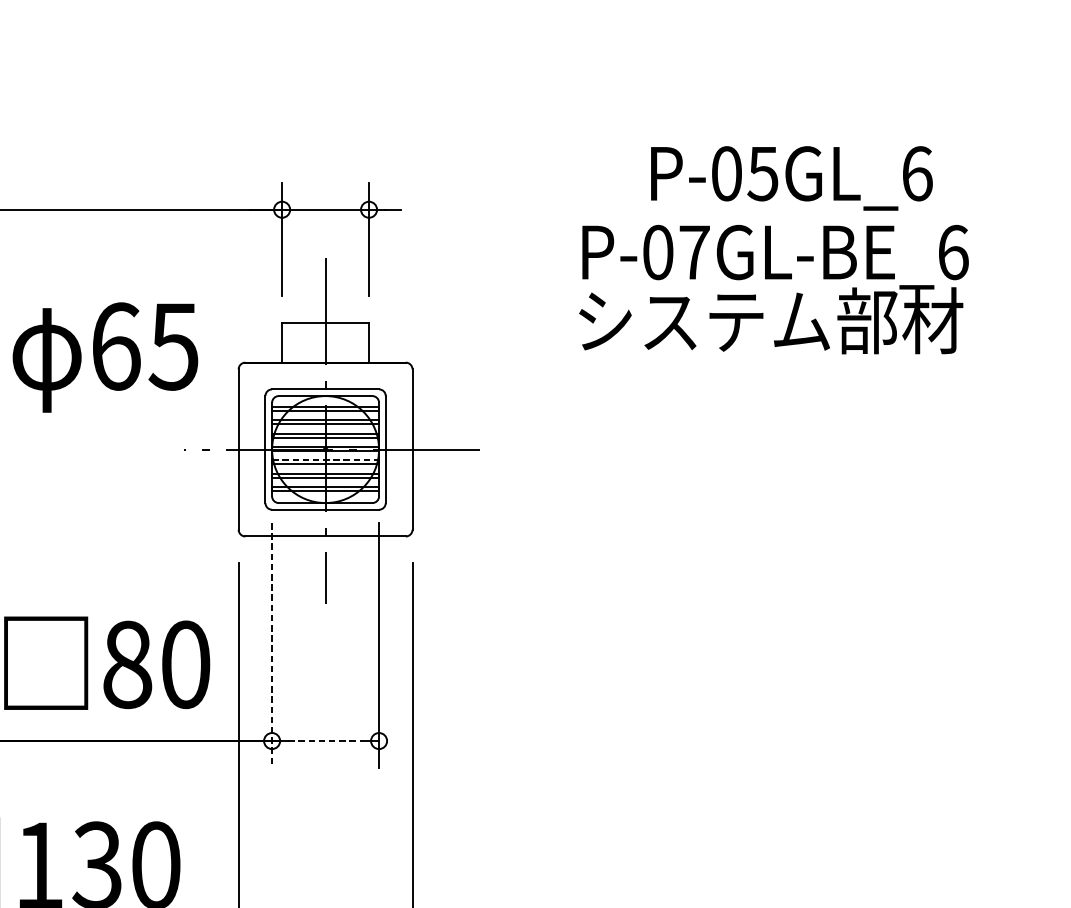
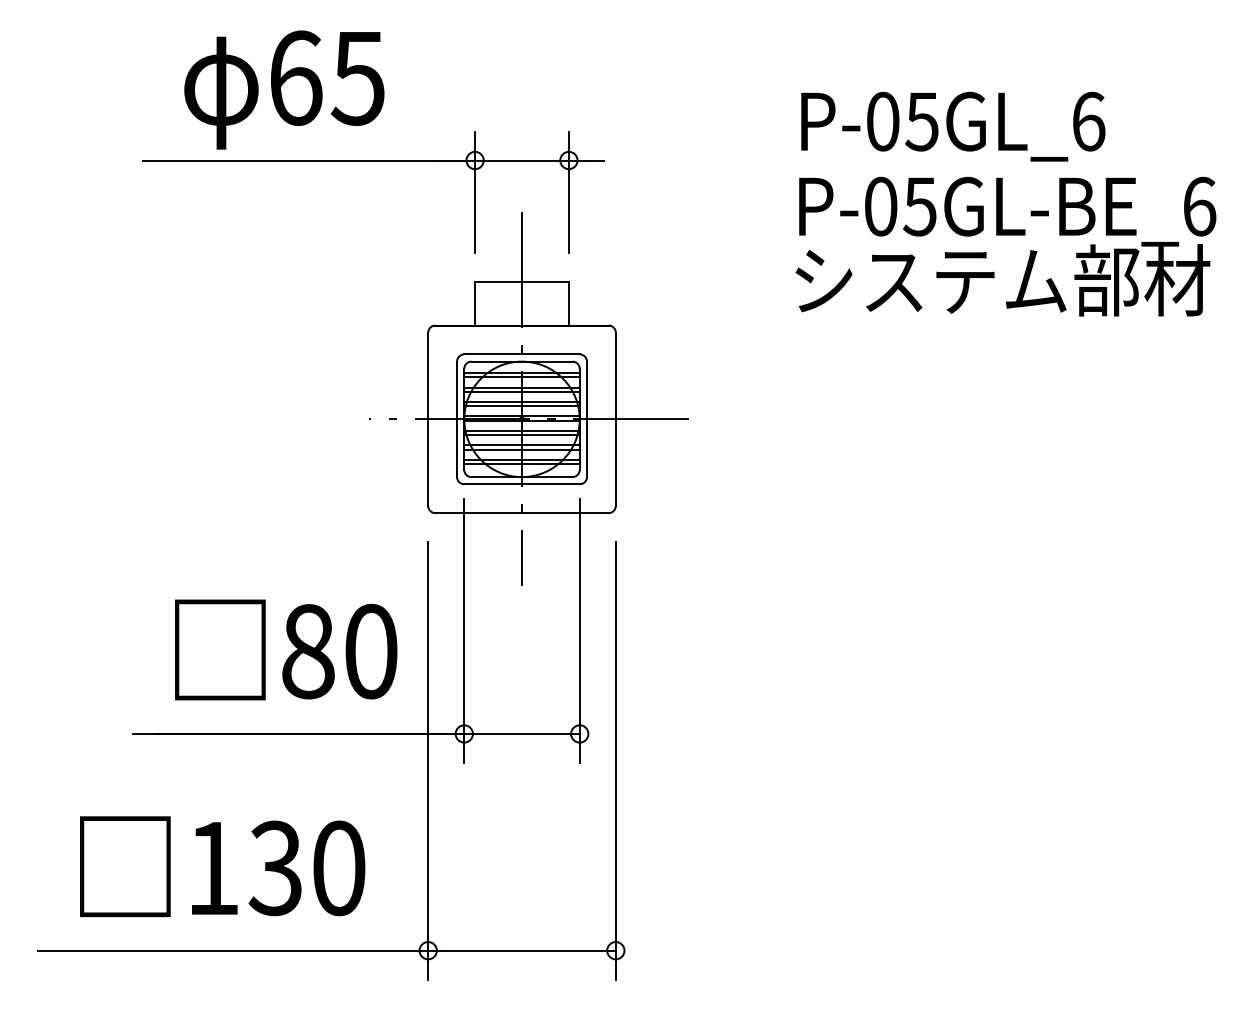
text: (792, 178) -> (953, 126), moved
text: (693, 252) -> (919, 206), P-07GL-BE_6 -> P-05GL-BE_6
text: (105, 357) -> (284, 89), moved
line: (326, 459) -> (522, 430), dashed -> solid
line: (272, 646) -> (464, 631), dashed -> solid
line: (326, 740) -> (522, 733), dashed -> solid

